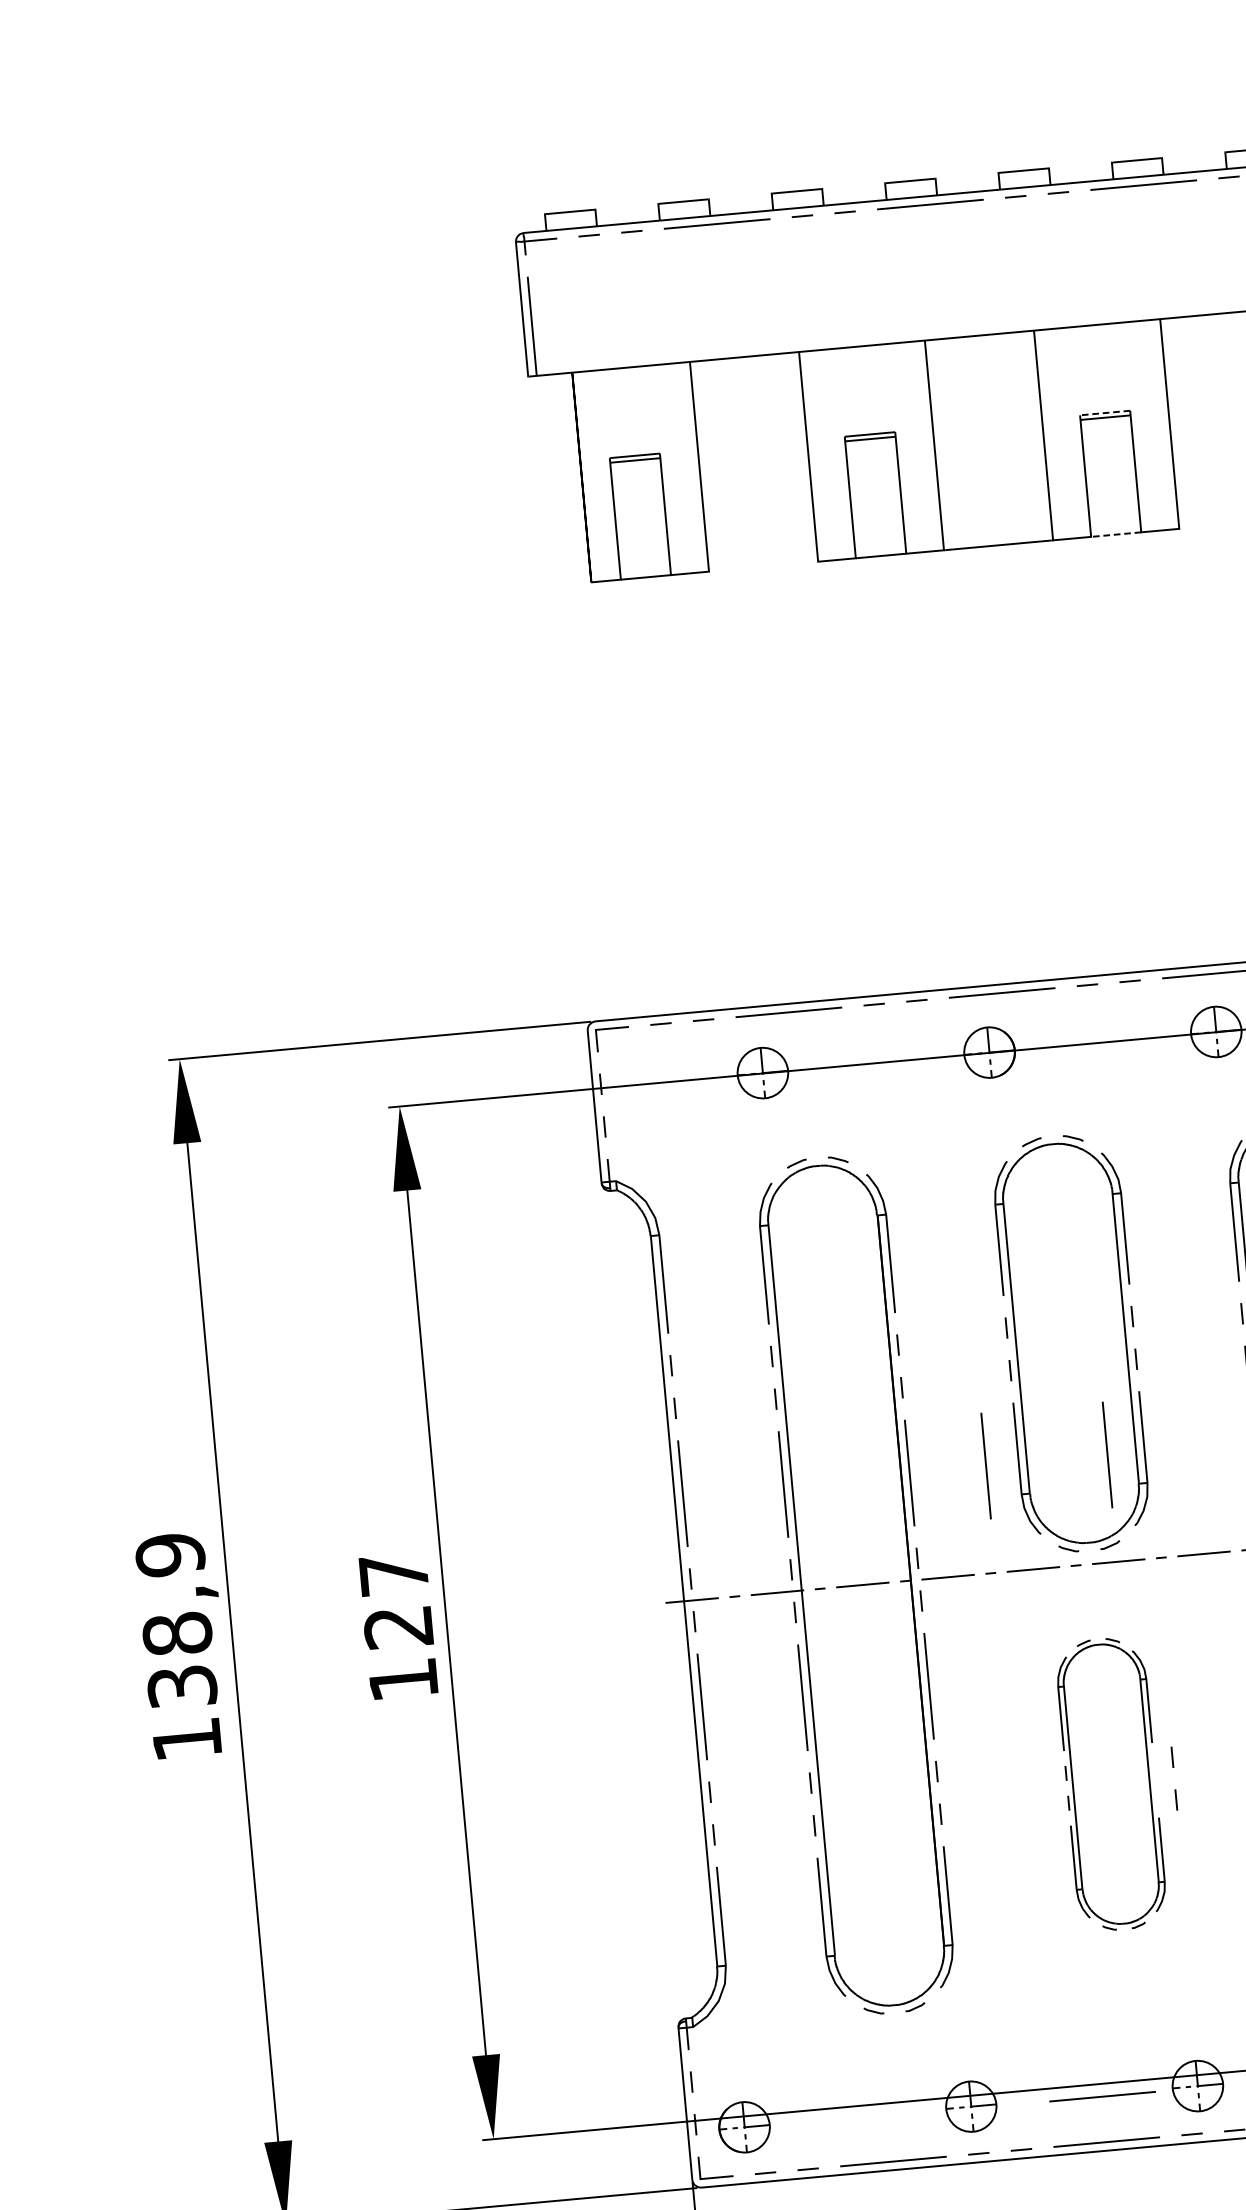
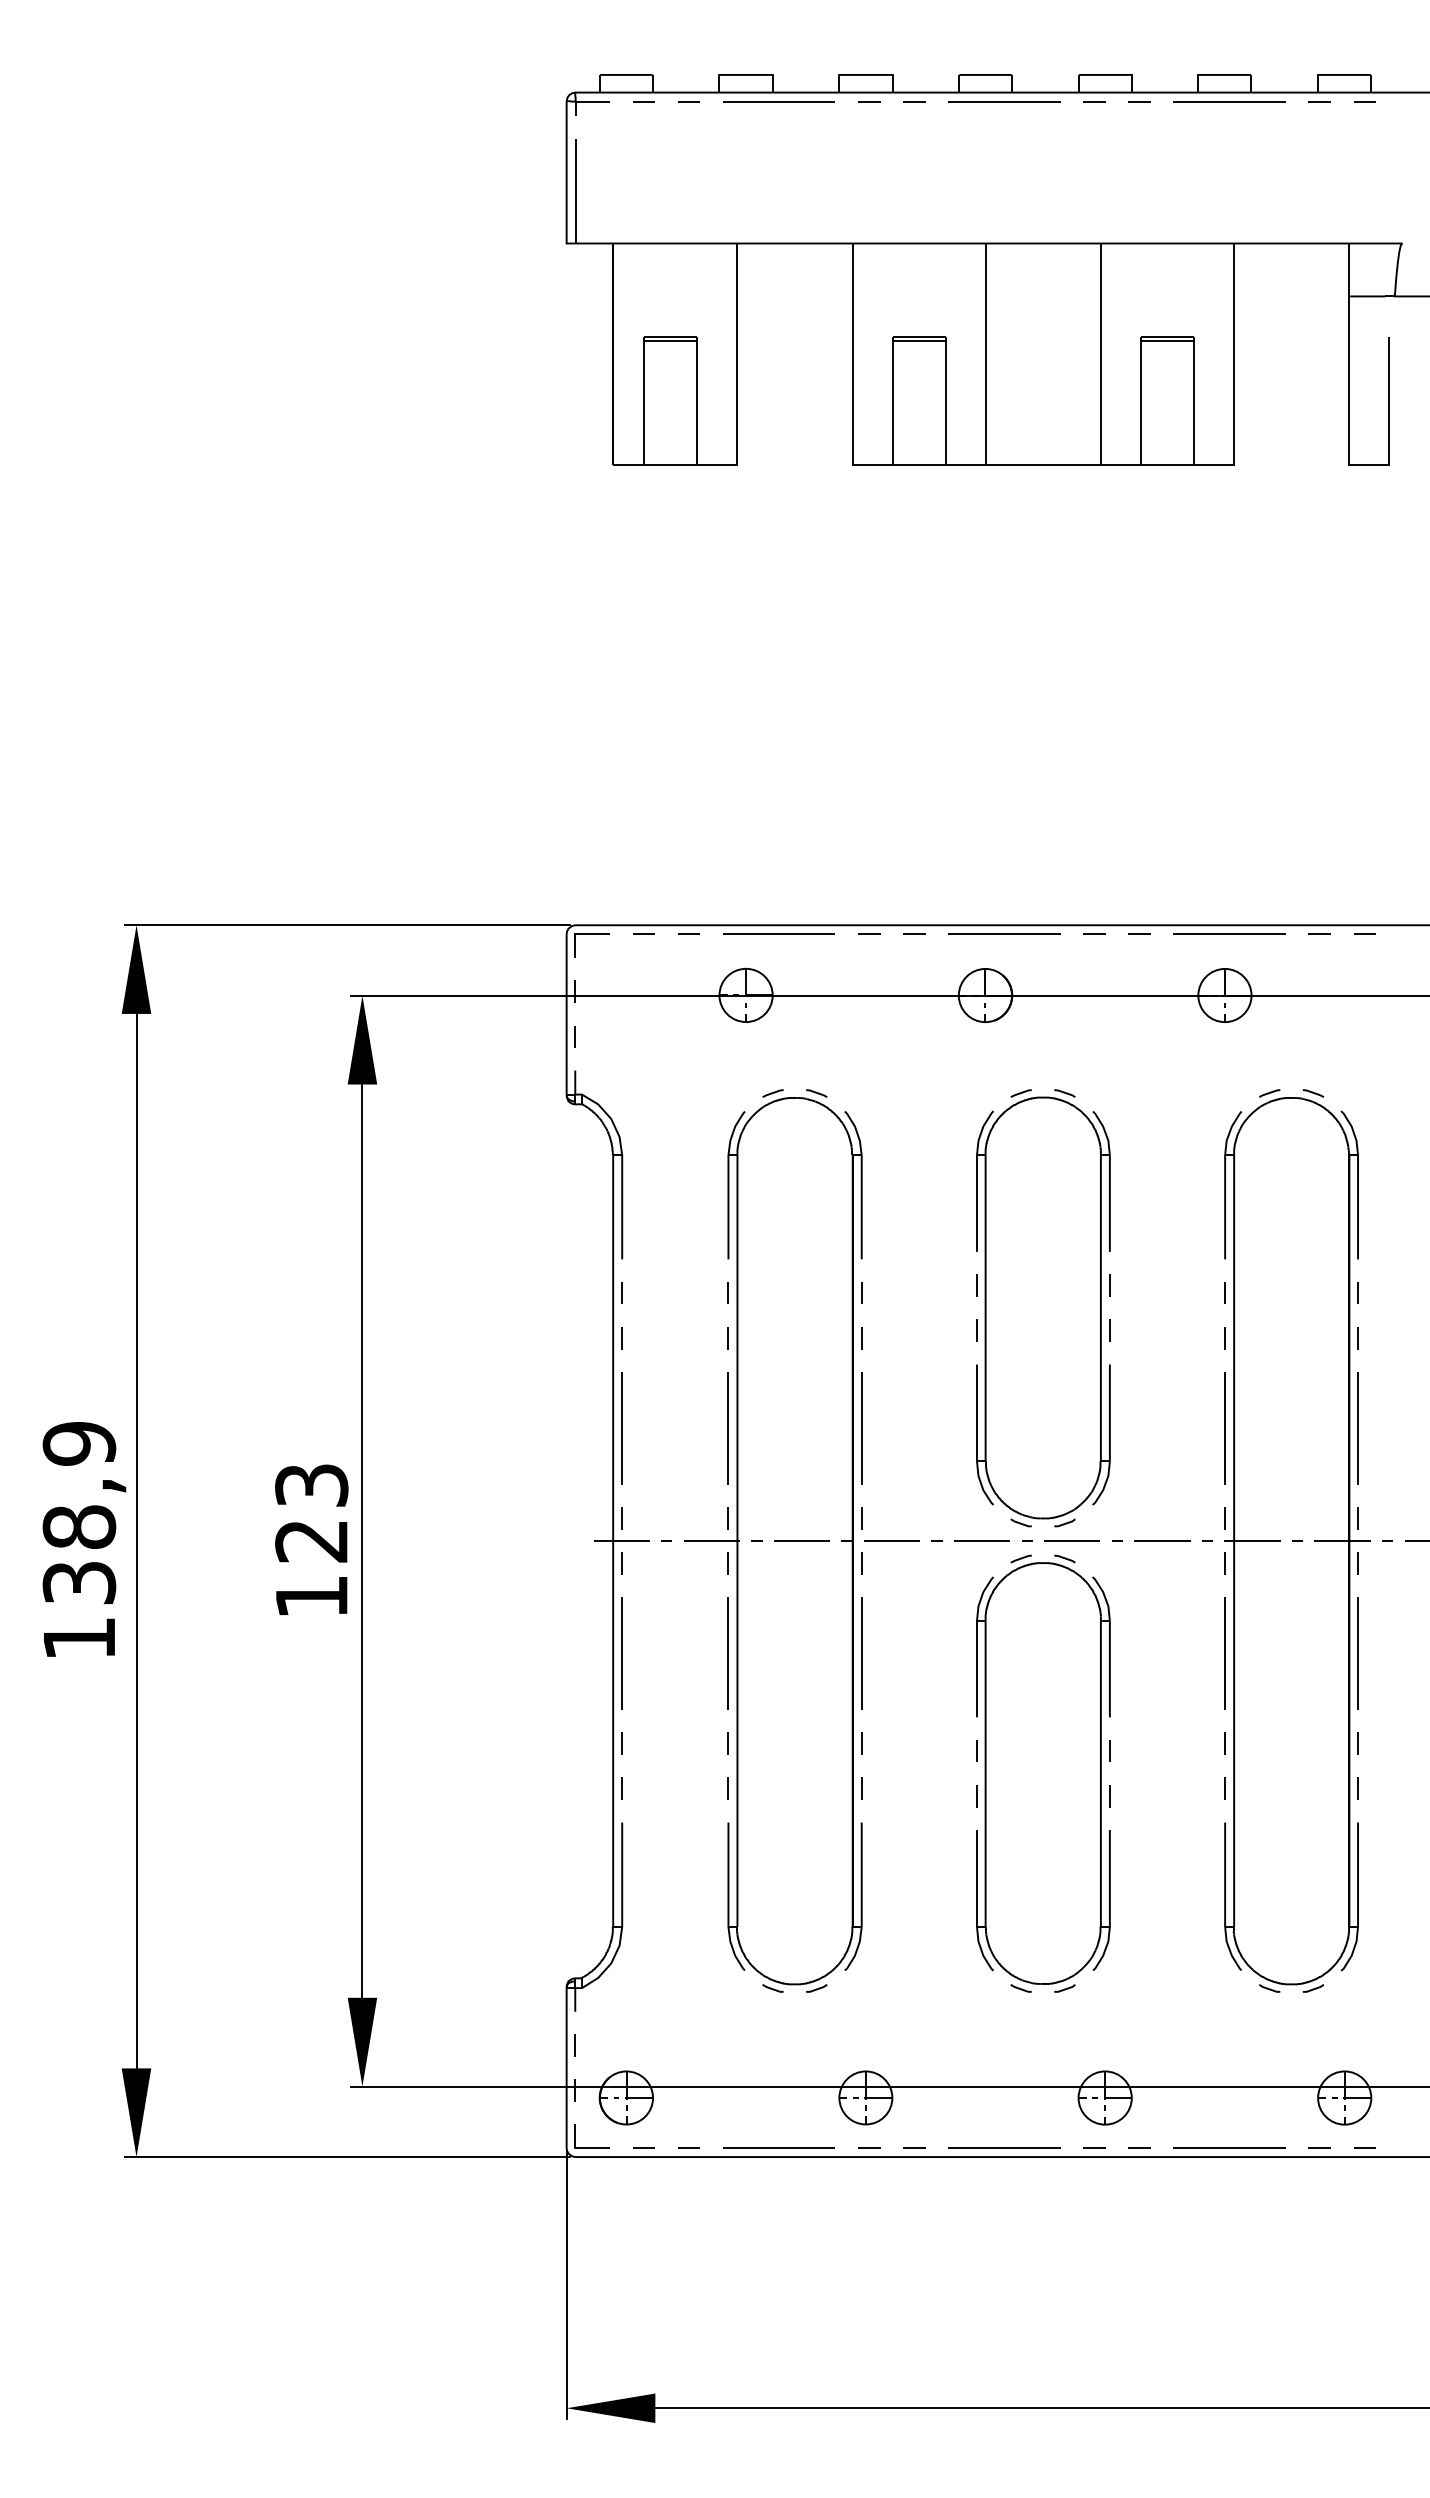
line: (1105, 412) -> (1167, 336), dashed -> solid
line: (1116, 535) -> (1167, 465), dashed -> solid
line: (1107, 1455) -> (1070, 1428), removed
line: (985, 1466) -> (941, 1428), removed
text: (393, 1574) -> (311, 1485), 127 -> 123
part: (1111, 1784) -> (1043, 1773), size x1.43
line: (1102, 2096) -> (1004, 2099), removed

